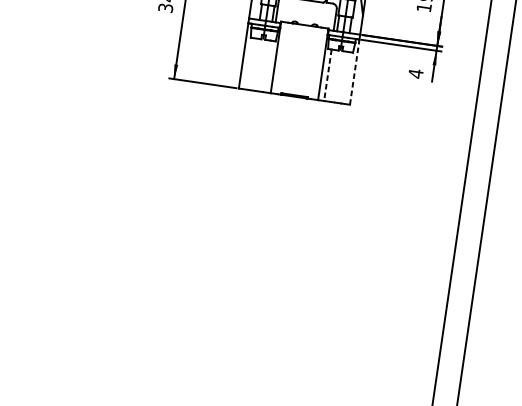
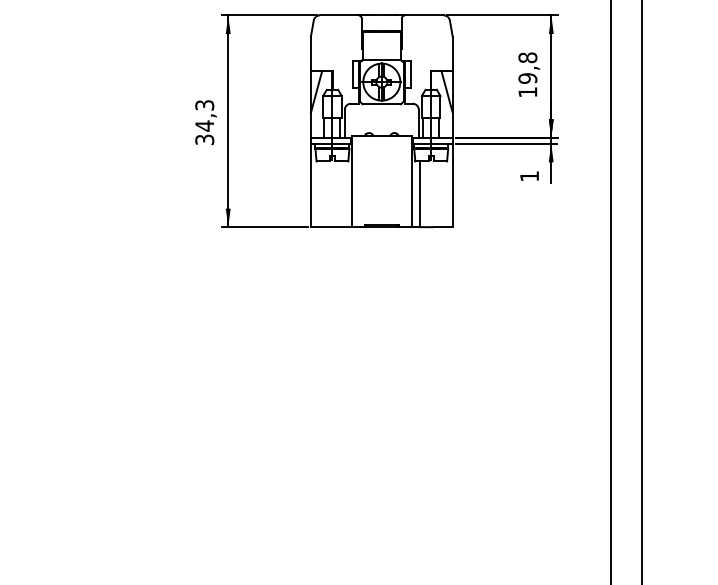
line: (354, 72) -> (452, 185), dashed -> solid
text: (415, 73) -> (529, 176), 4 -> 1
line: (327, 75) -> (419, 194), dashed -> solid

